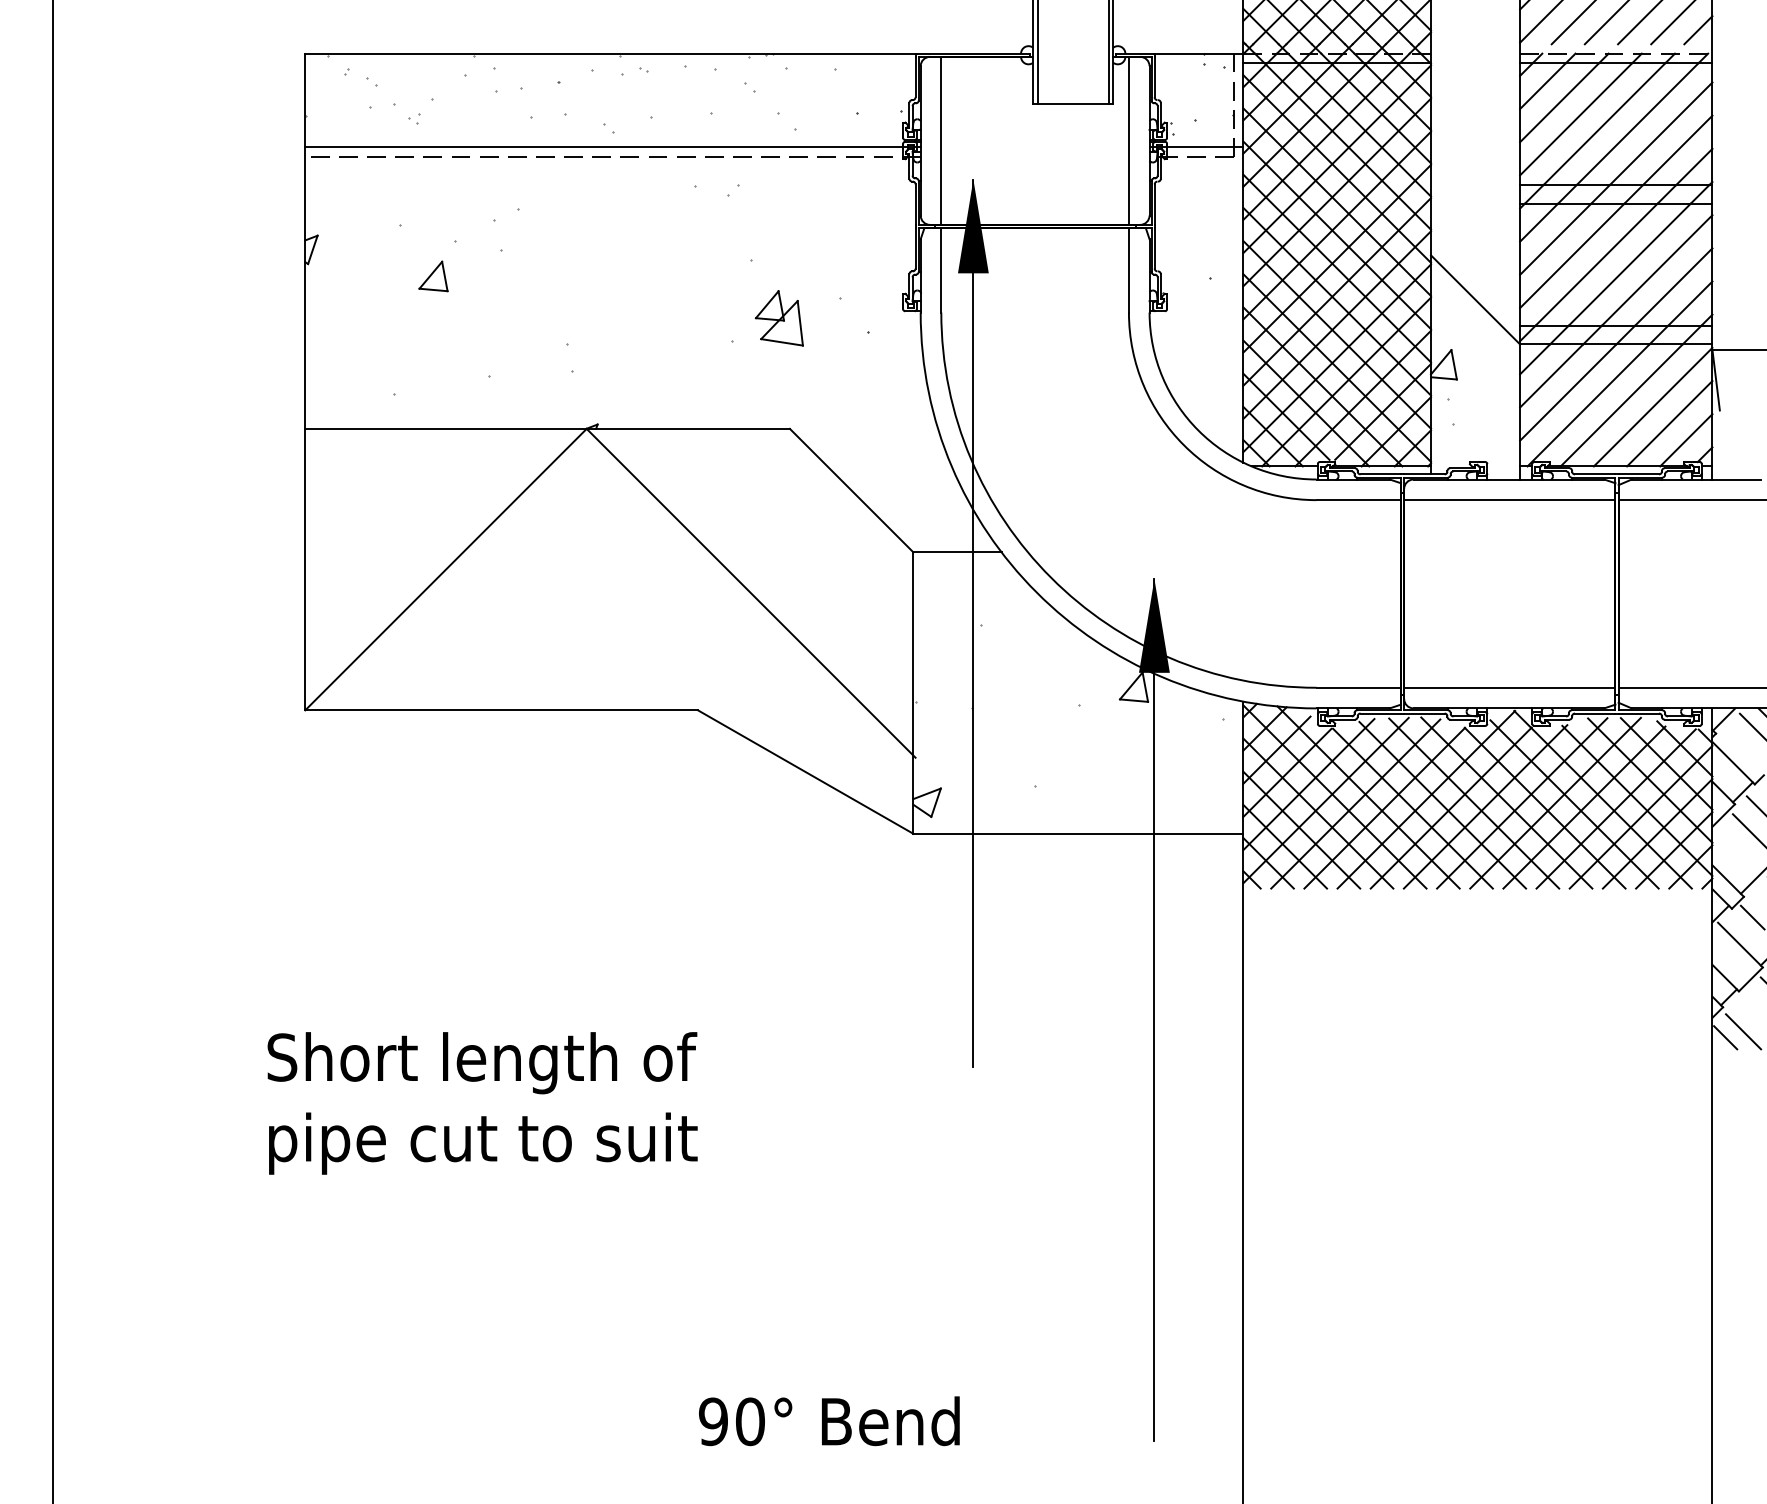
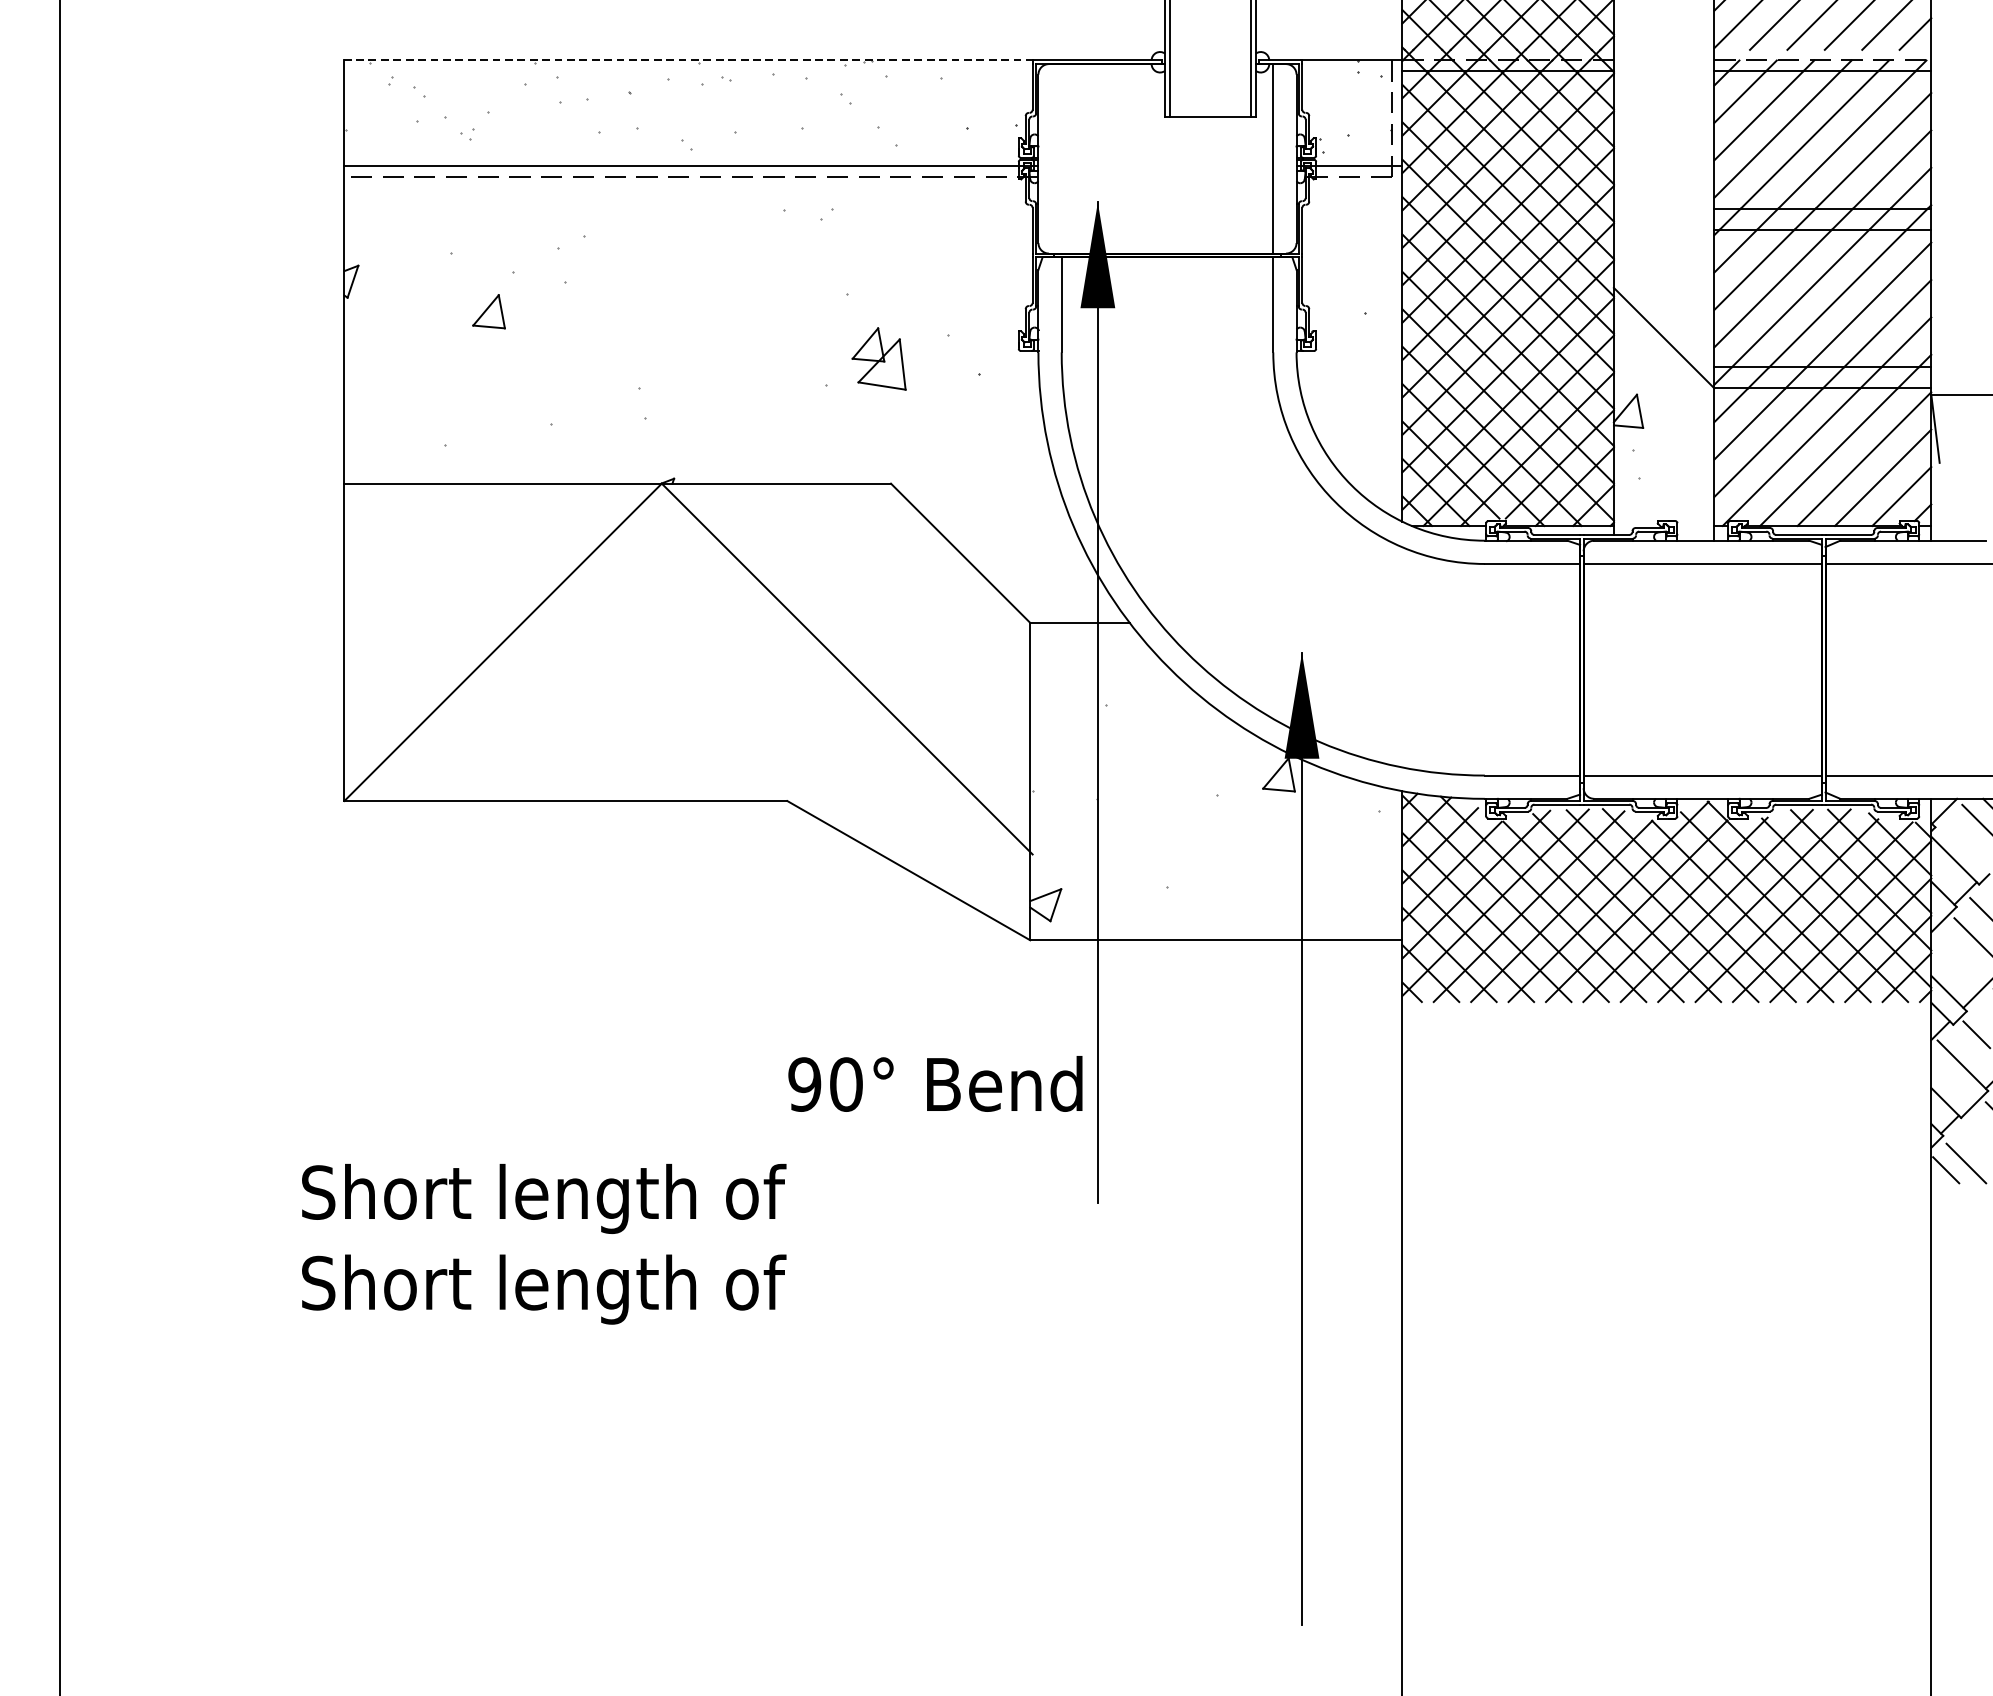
line: (610, 53) -> (688, 60), solid -> dashed
line: (941, 140) -> (1061, 158), removed
text: (482, 1143) -> (544, 1289), pipe cut to suit -> Short length of
text: (829, 1421) -> (935, 1084), moved

